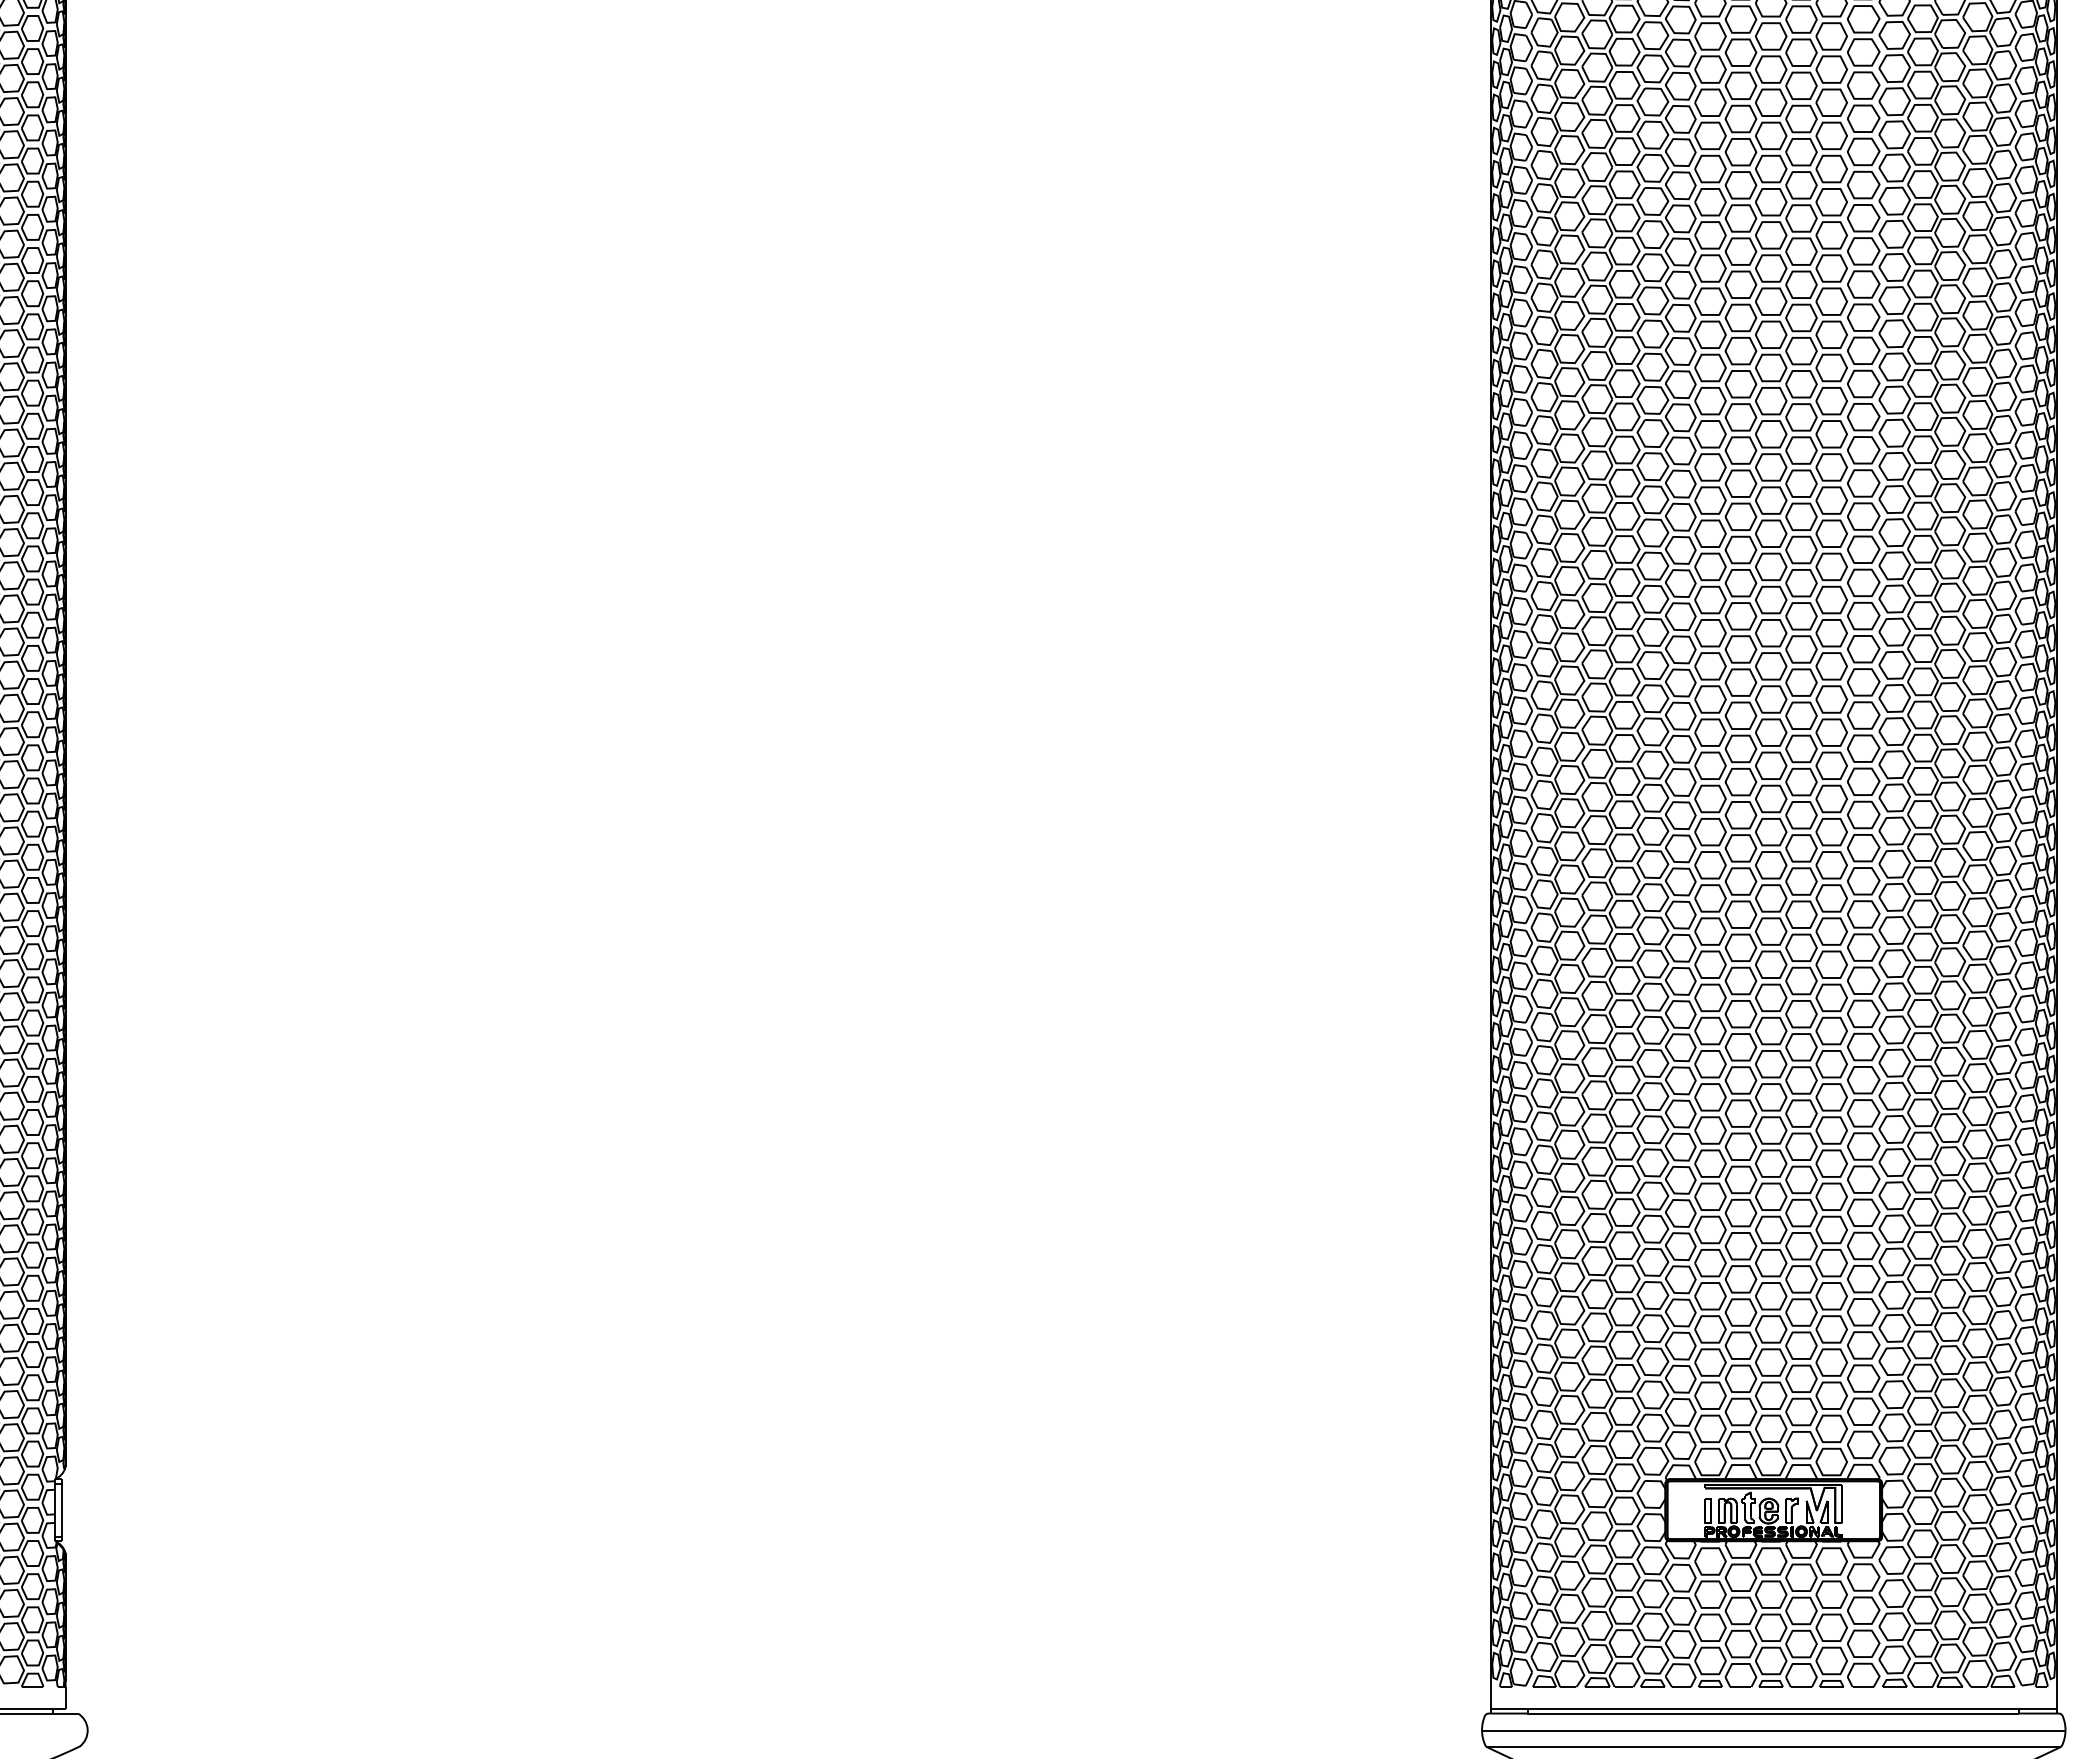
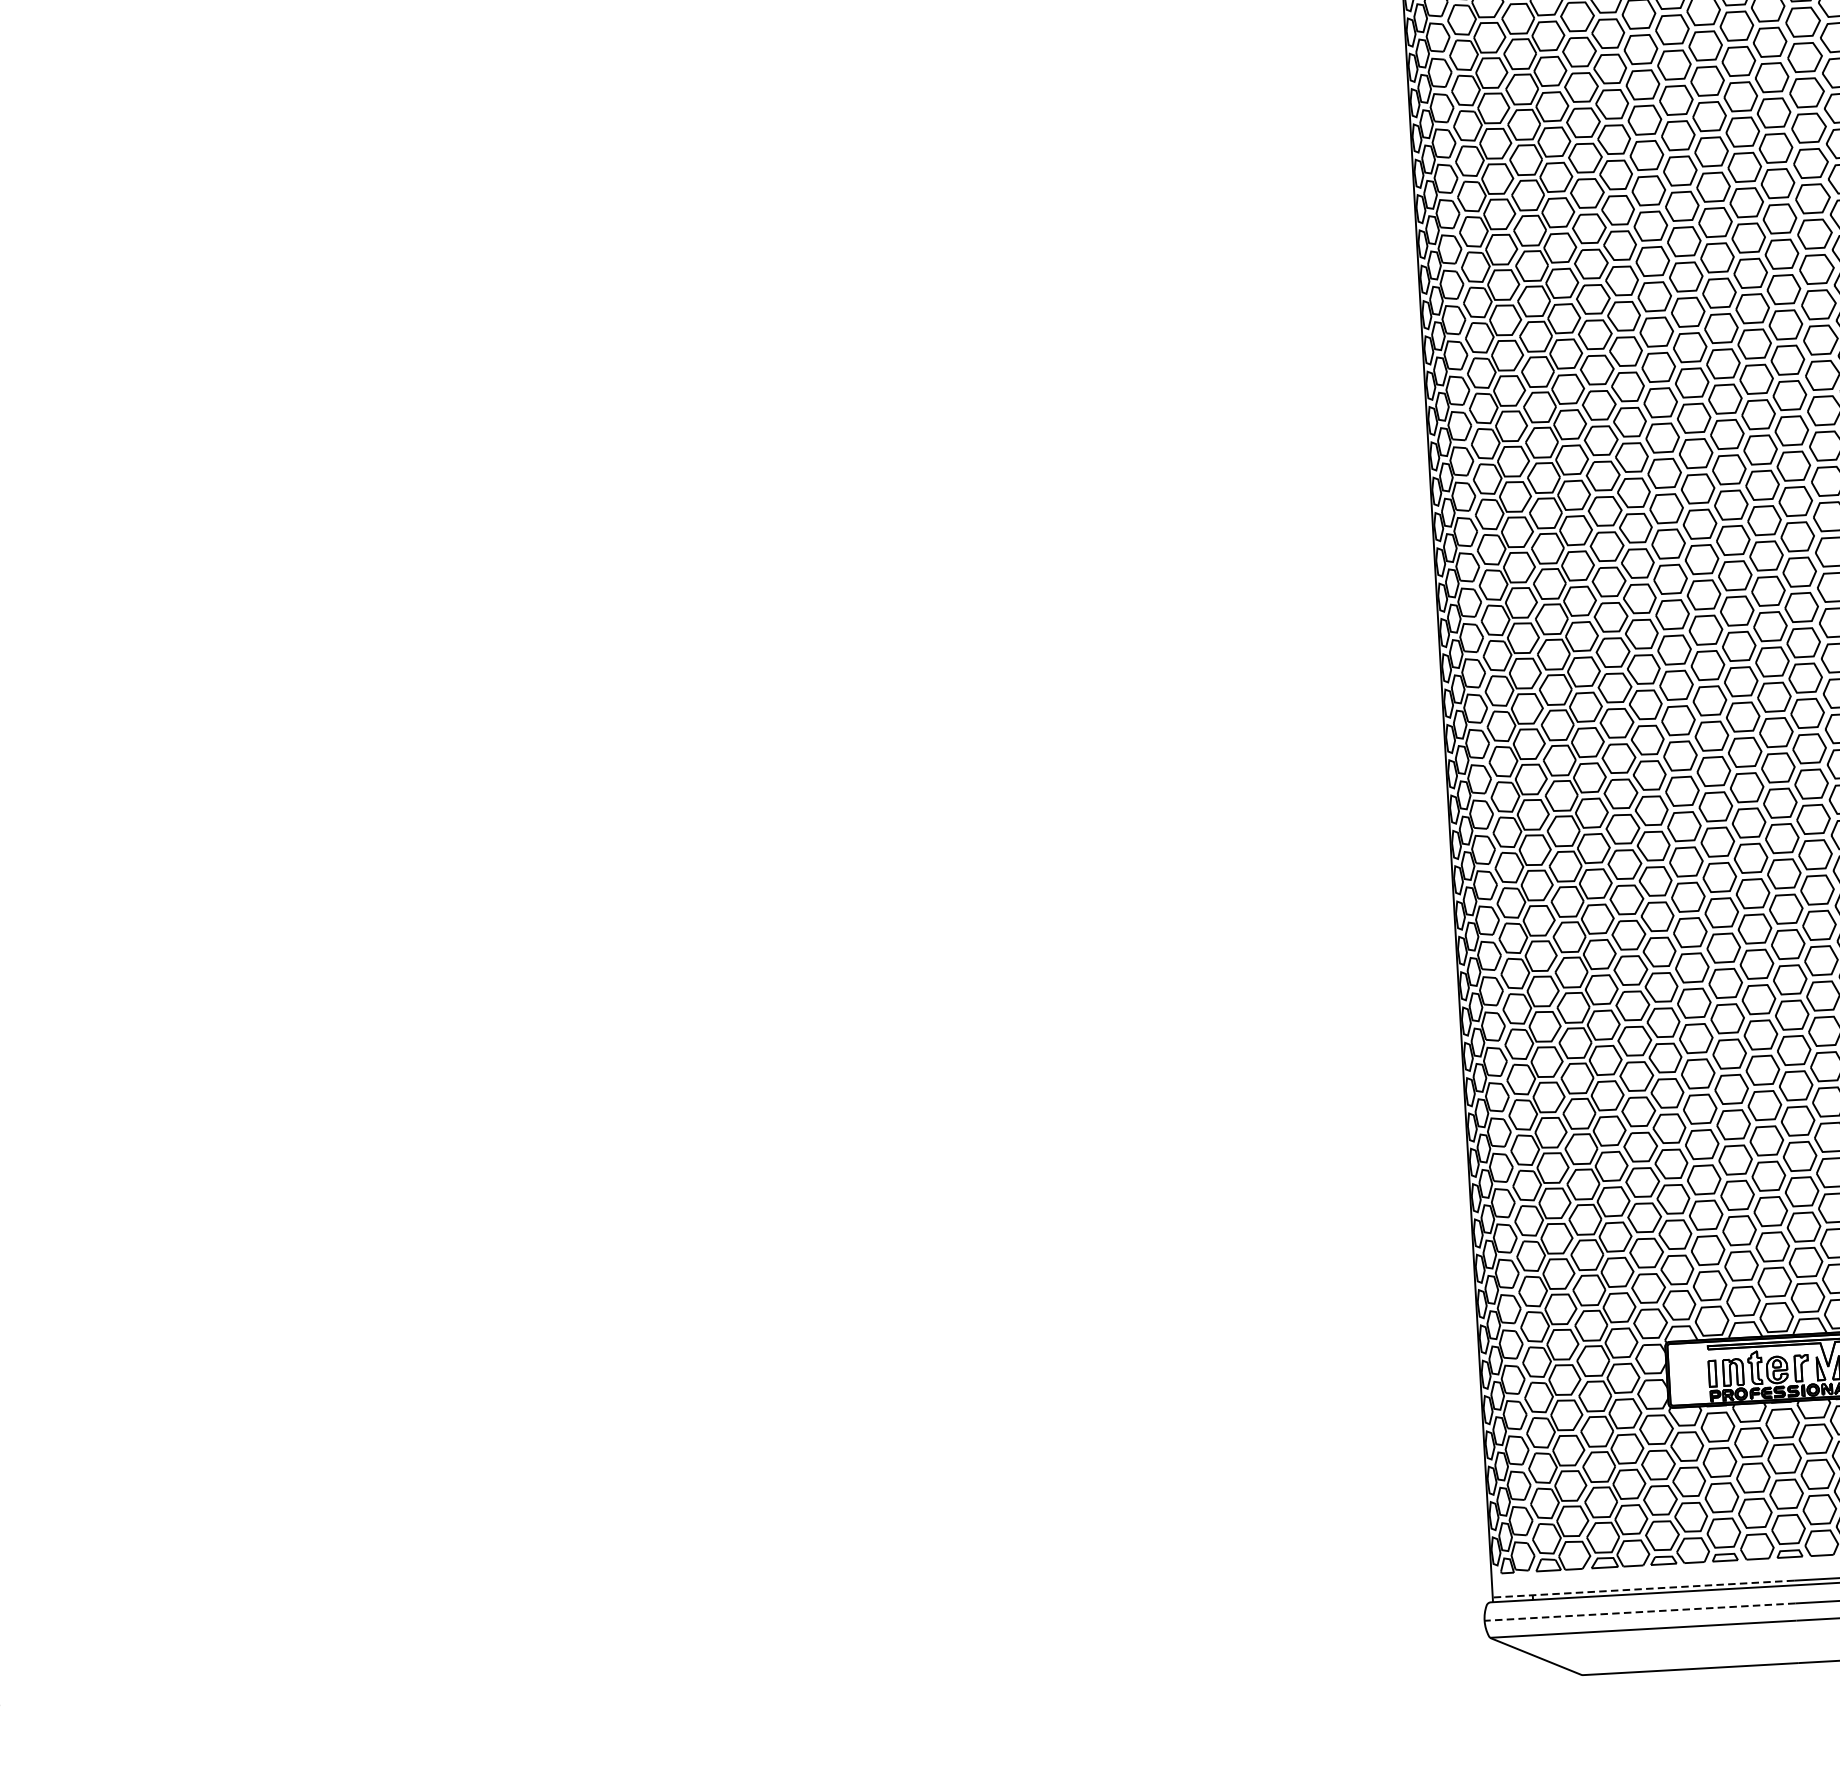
line: (1631, 1709) -> (1642, 1589), solid -> dashed
line: (1627, 1730) -> (1639, 1612), solid -> dashed

